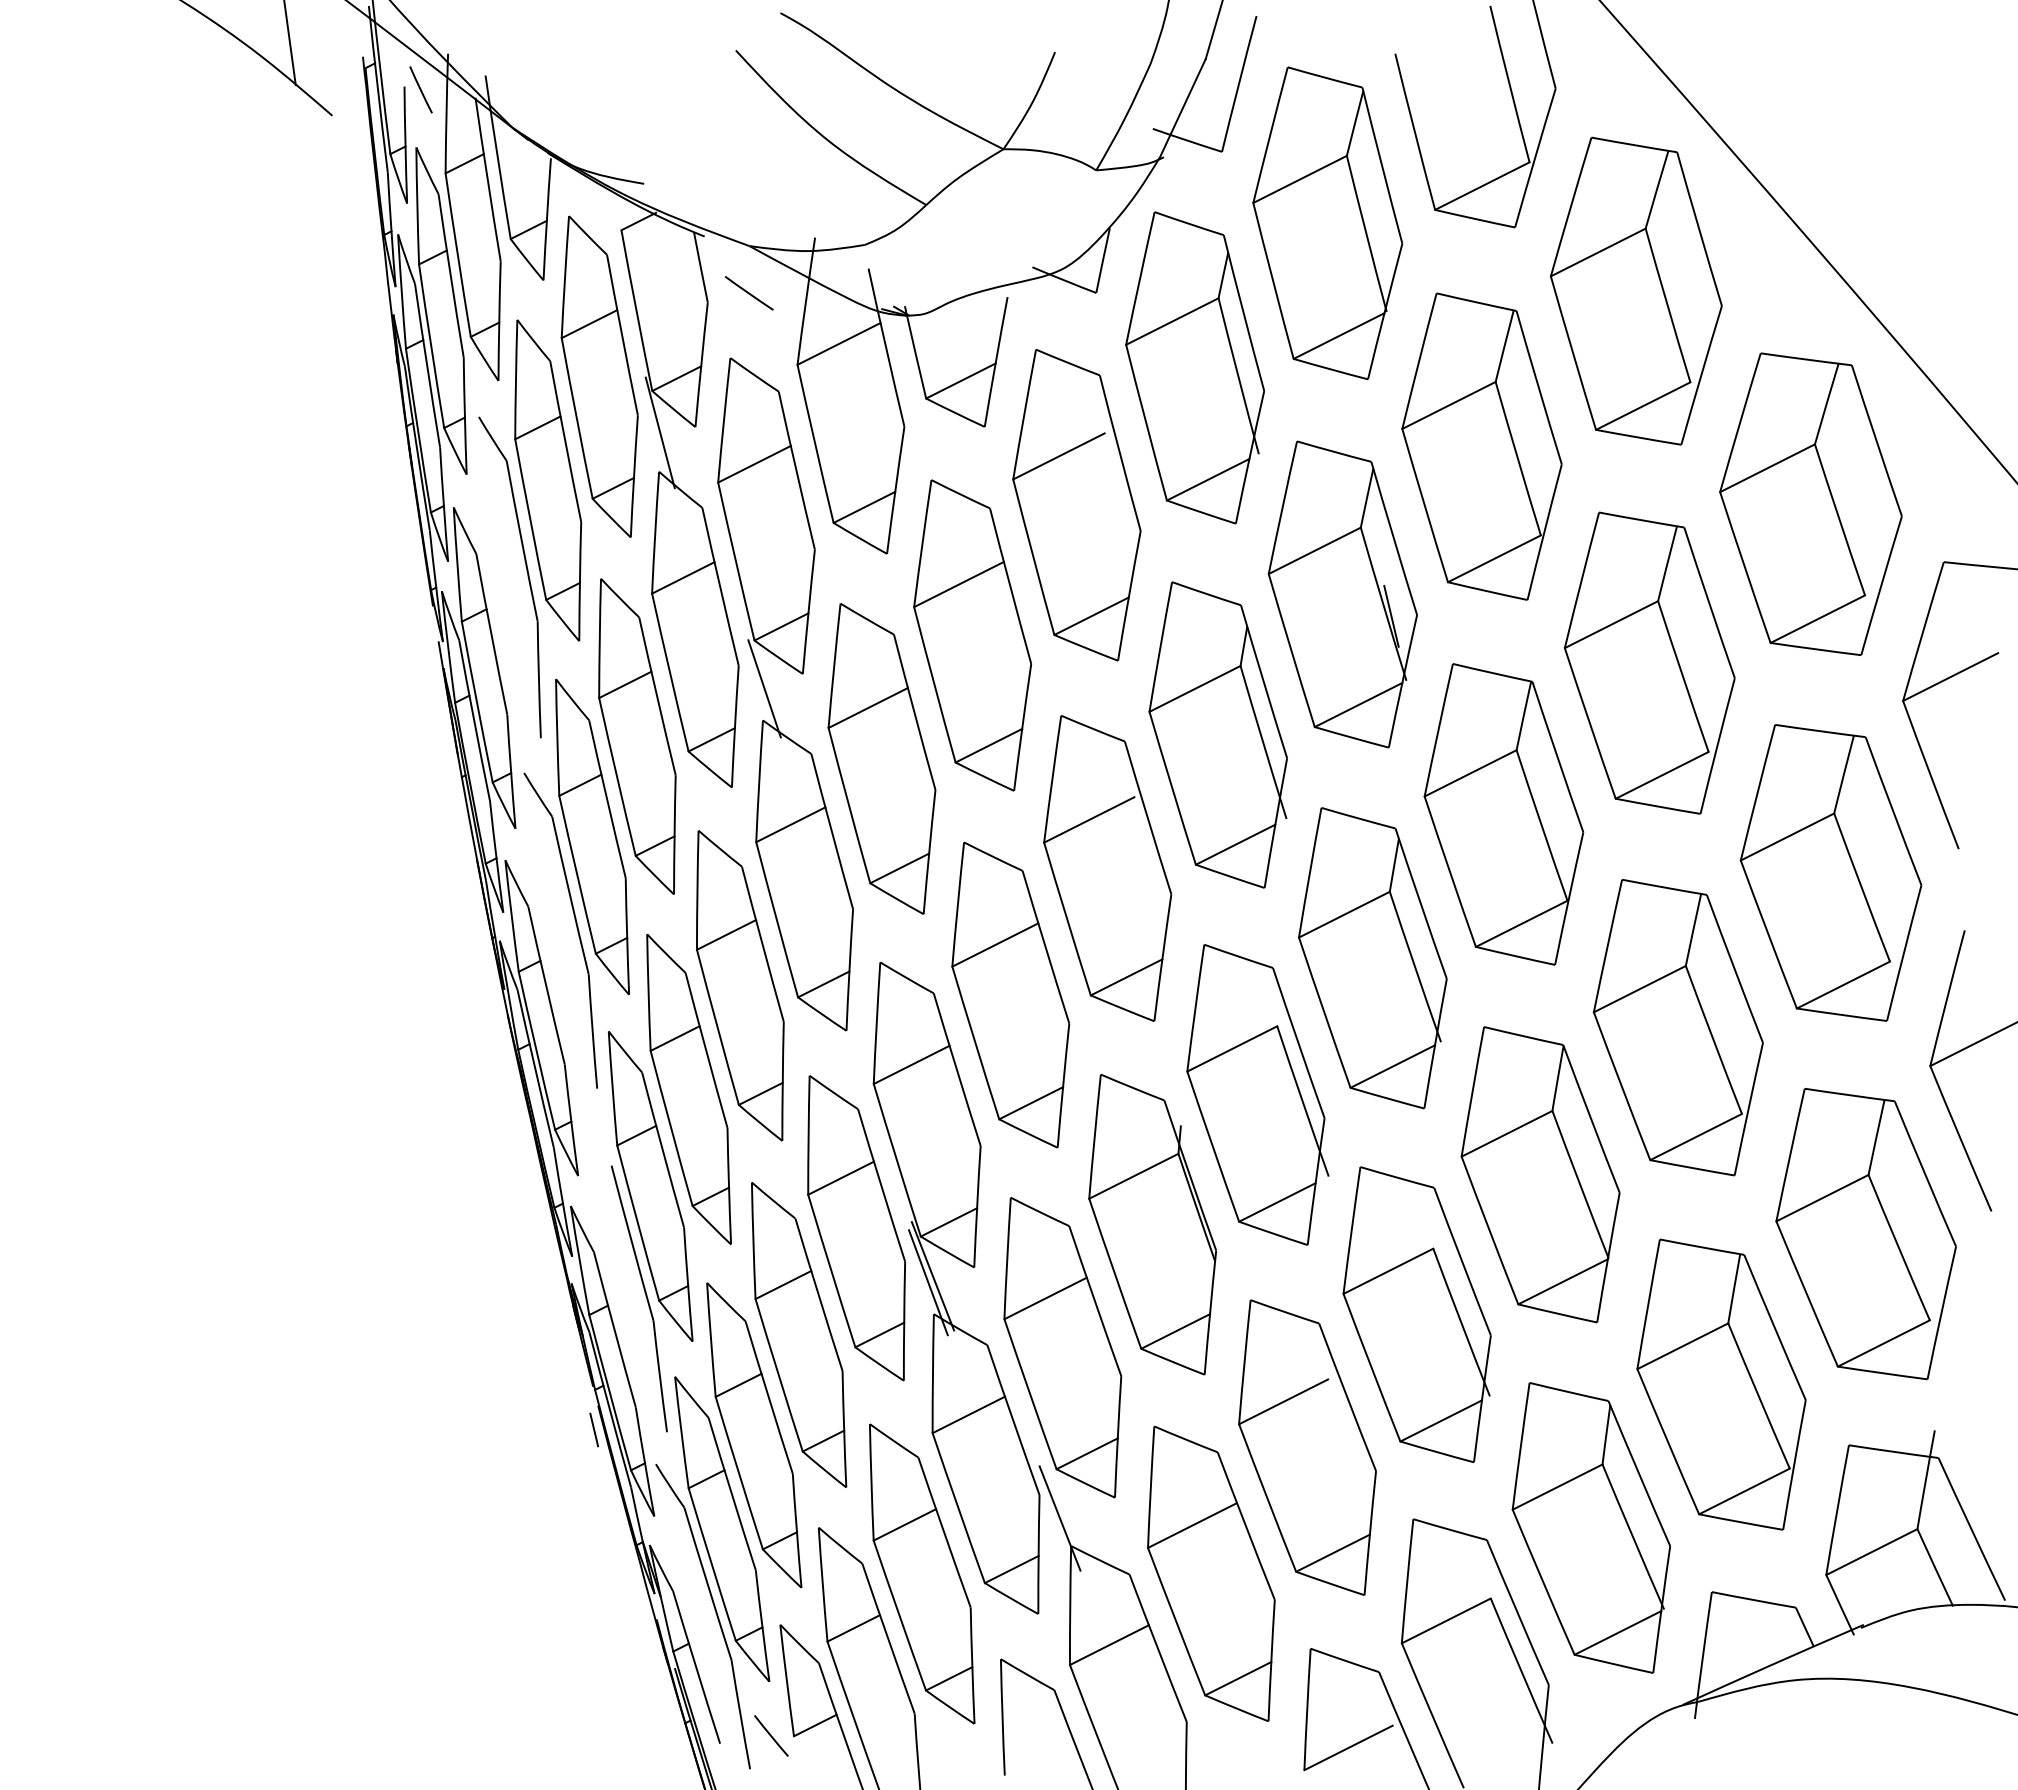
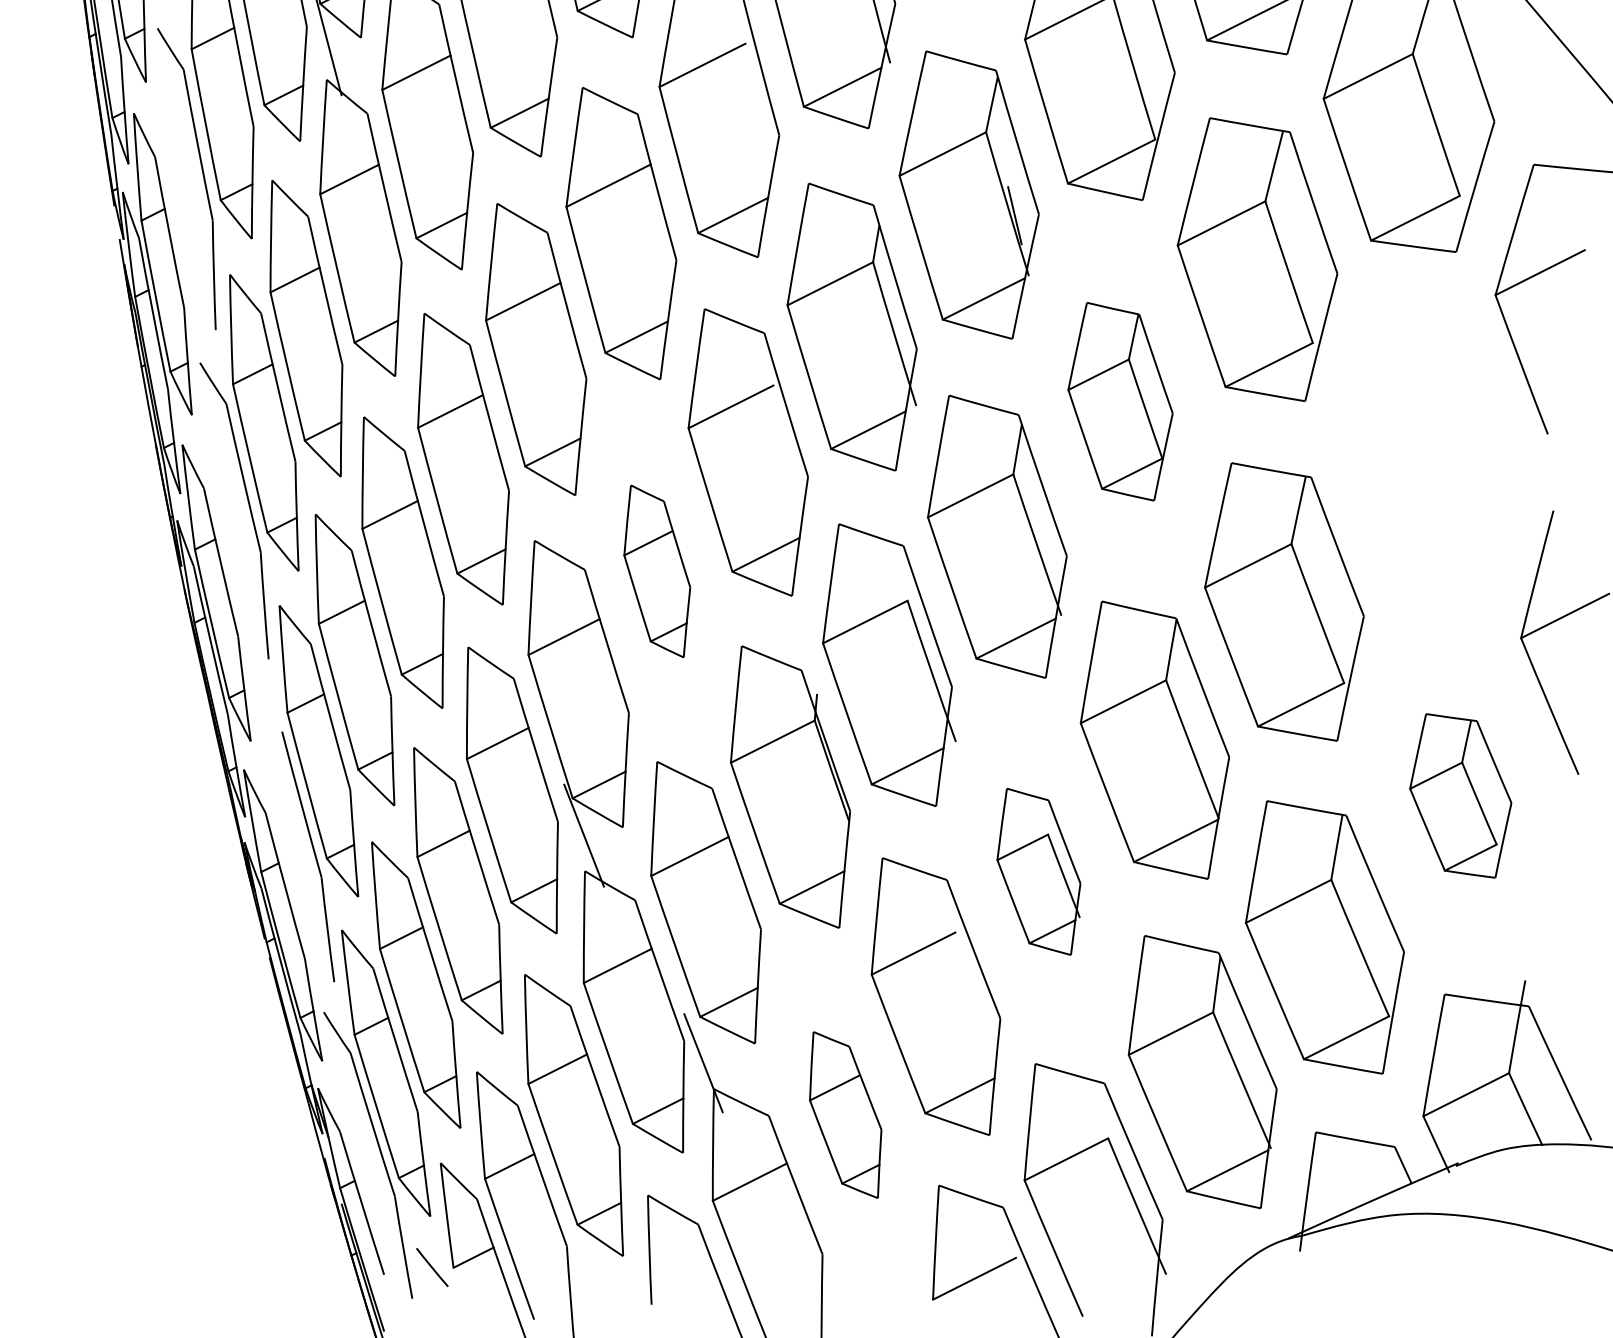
line: (764, 688) -> (425, 283), removed
part: (1503, 814) -> (1120, 401), size x0.7
part: (1830, 872) -> (1427, 456), removed
part: (1010, 994) -> (656, 570), size x0.6
part: (1865, 1233) -> (1460, 795), size x0.6
line: (928, 1282) -> (579, 841), removed
part: (1416, 1314) -> (1038, 871), size x0.6
line: (594, 1429) -> (266, 979), removed
part: (1211, 1573) -> (845, 1114), size x0.6

